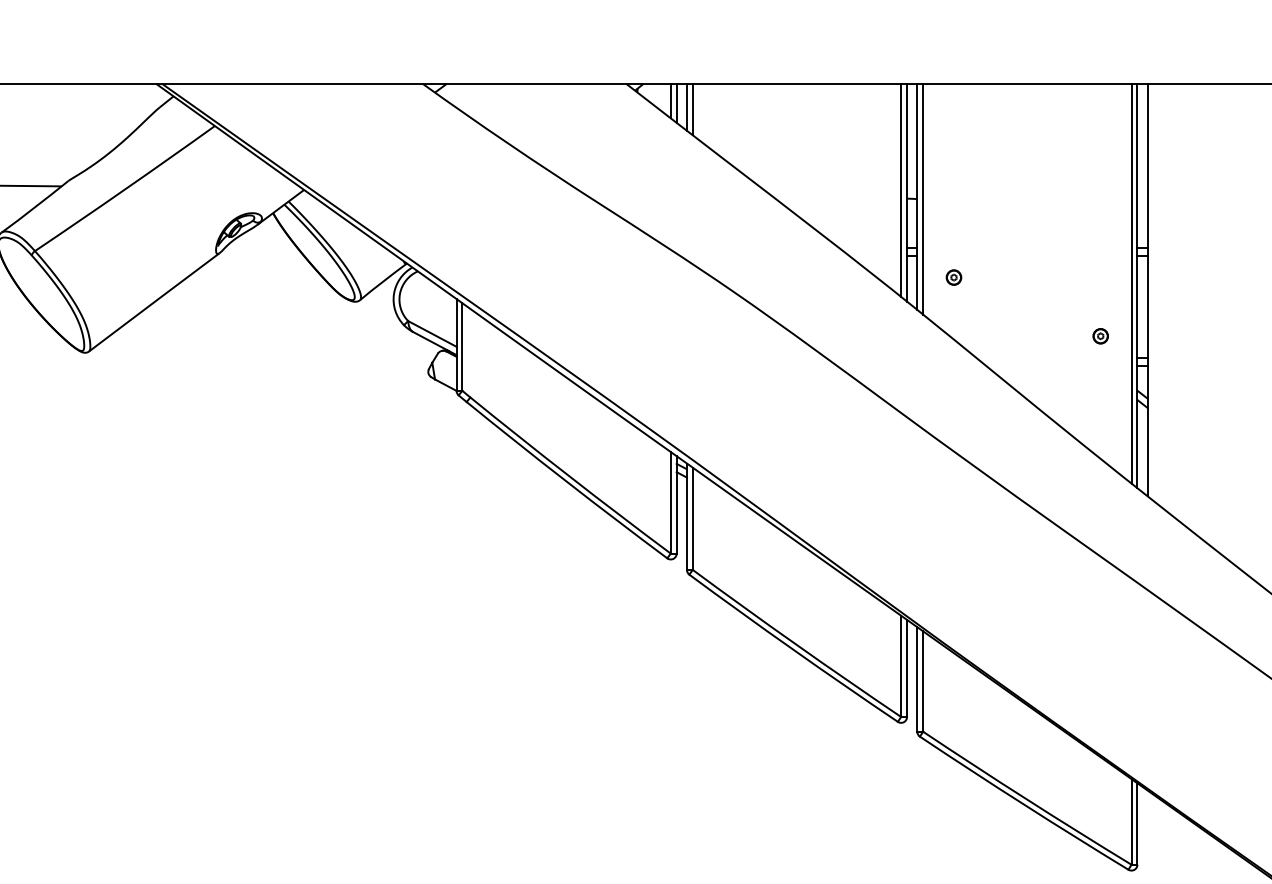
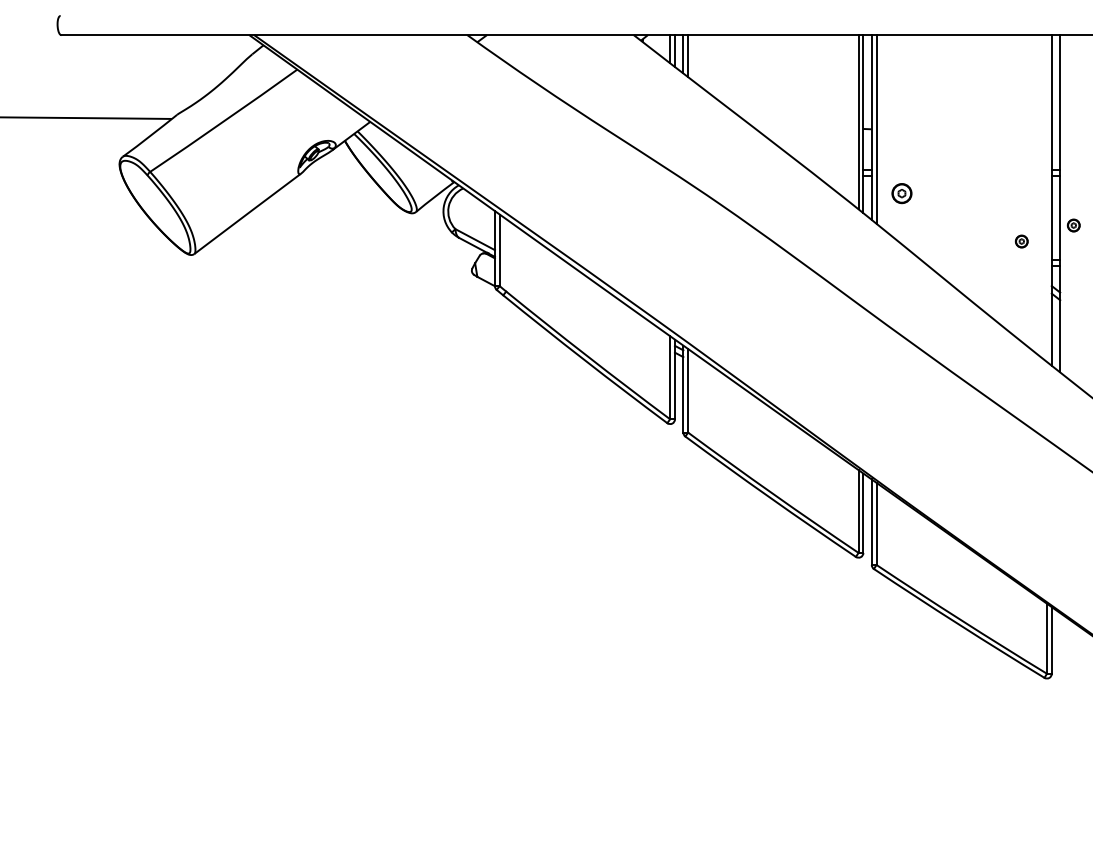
part: (953, 277) -> (901, 193), size x1.6
line: (1132, 283) -> (1047, 198), removed
part: (1163, 316) -> (1073, 225), added

